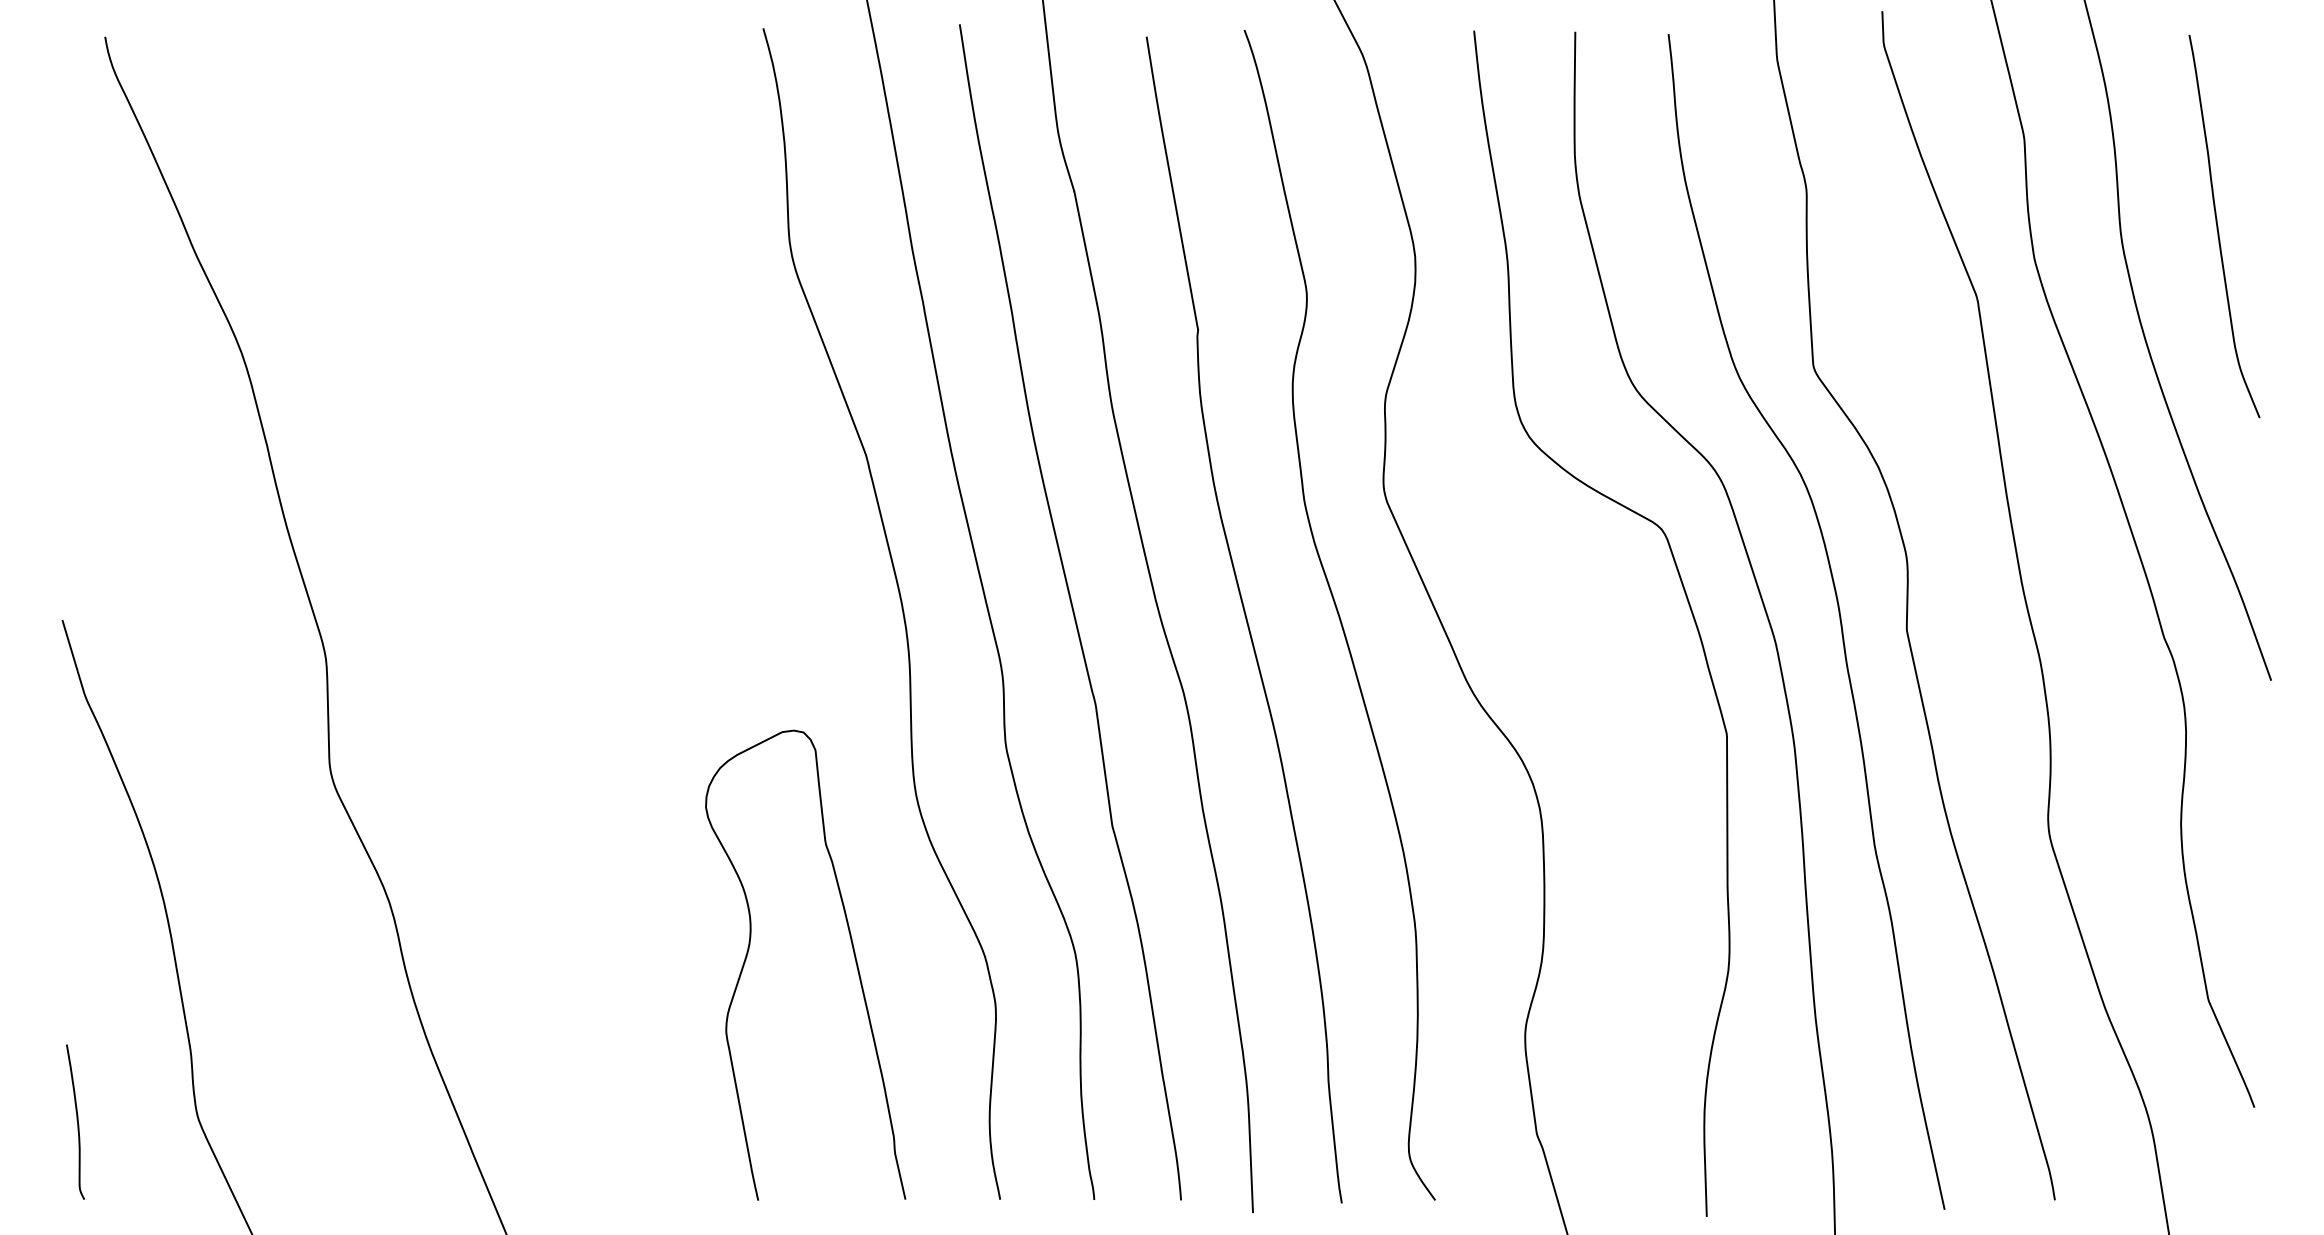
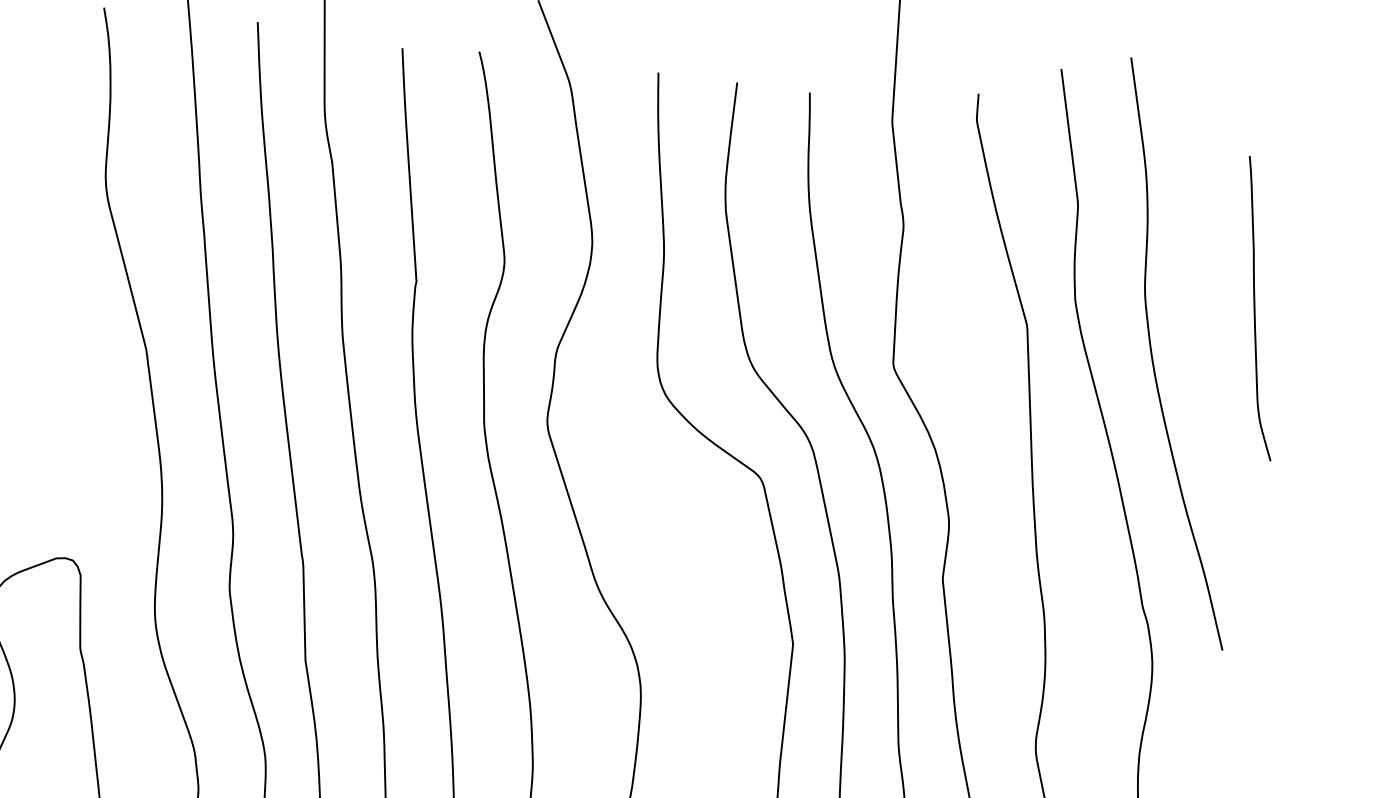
curve: (2218, 226) -> (1255, 308), moved

